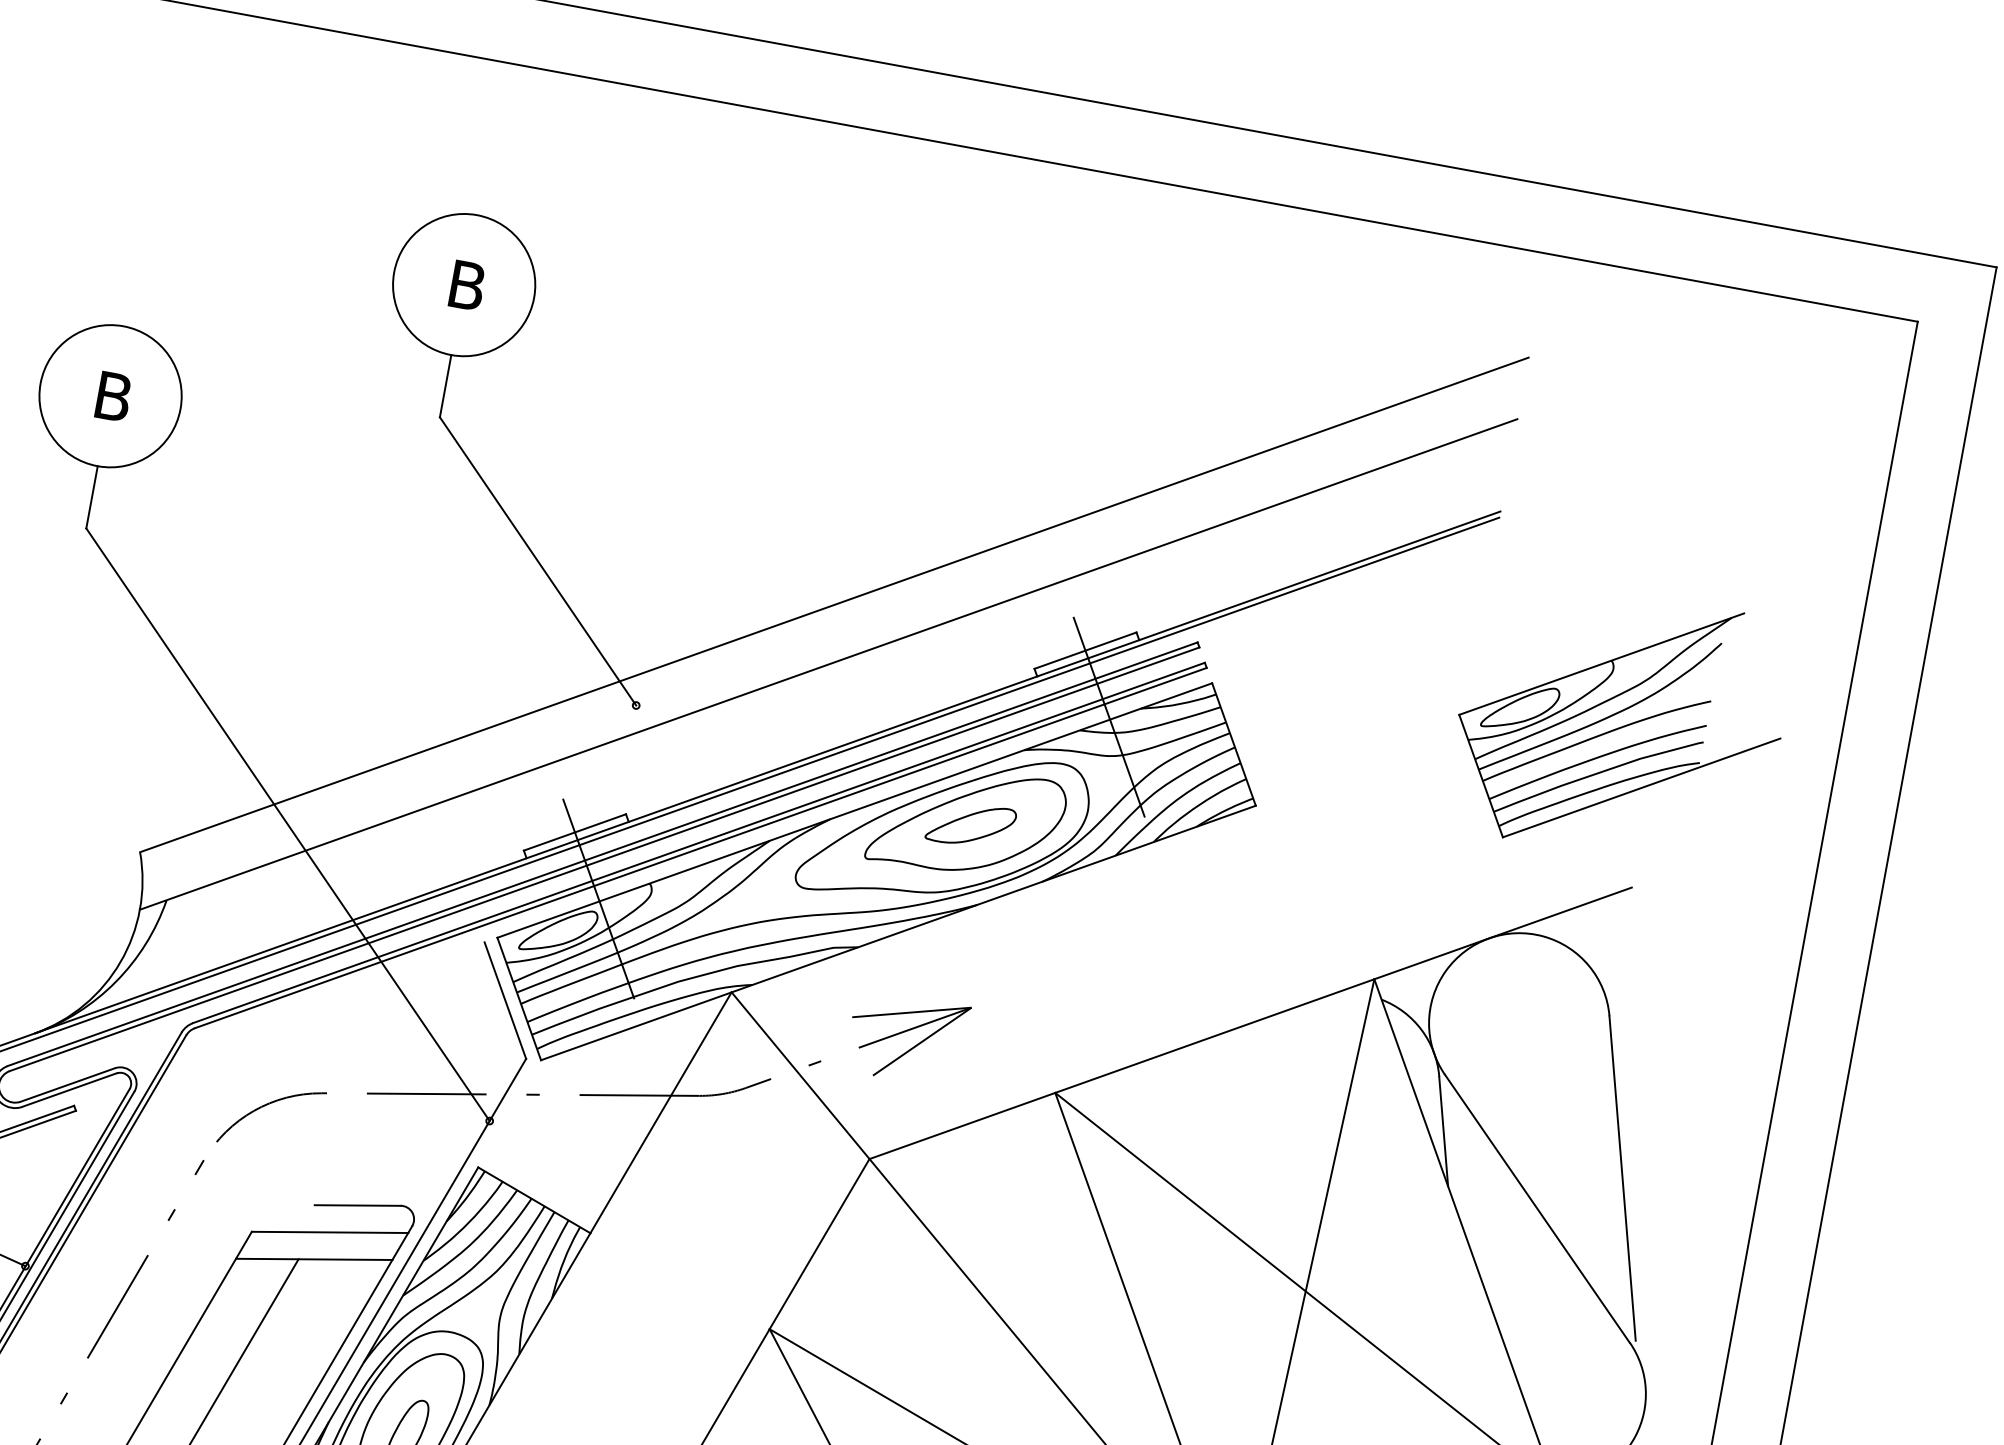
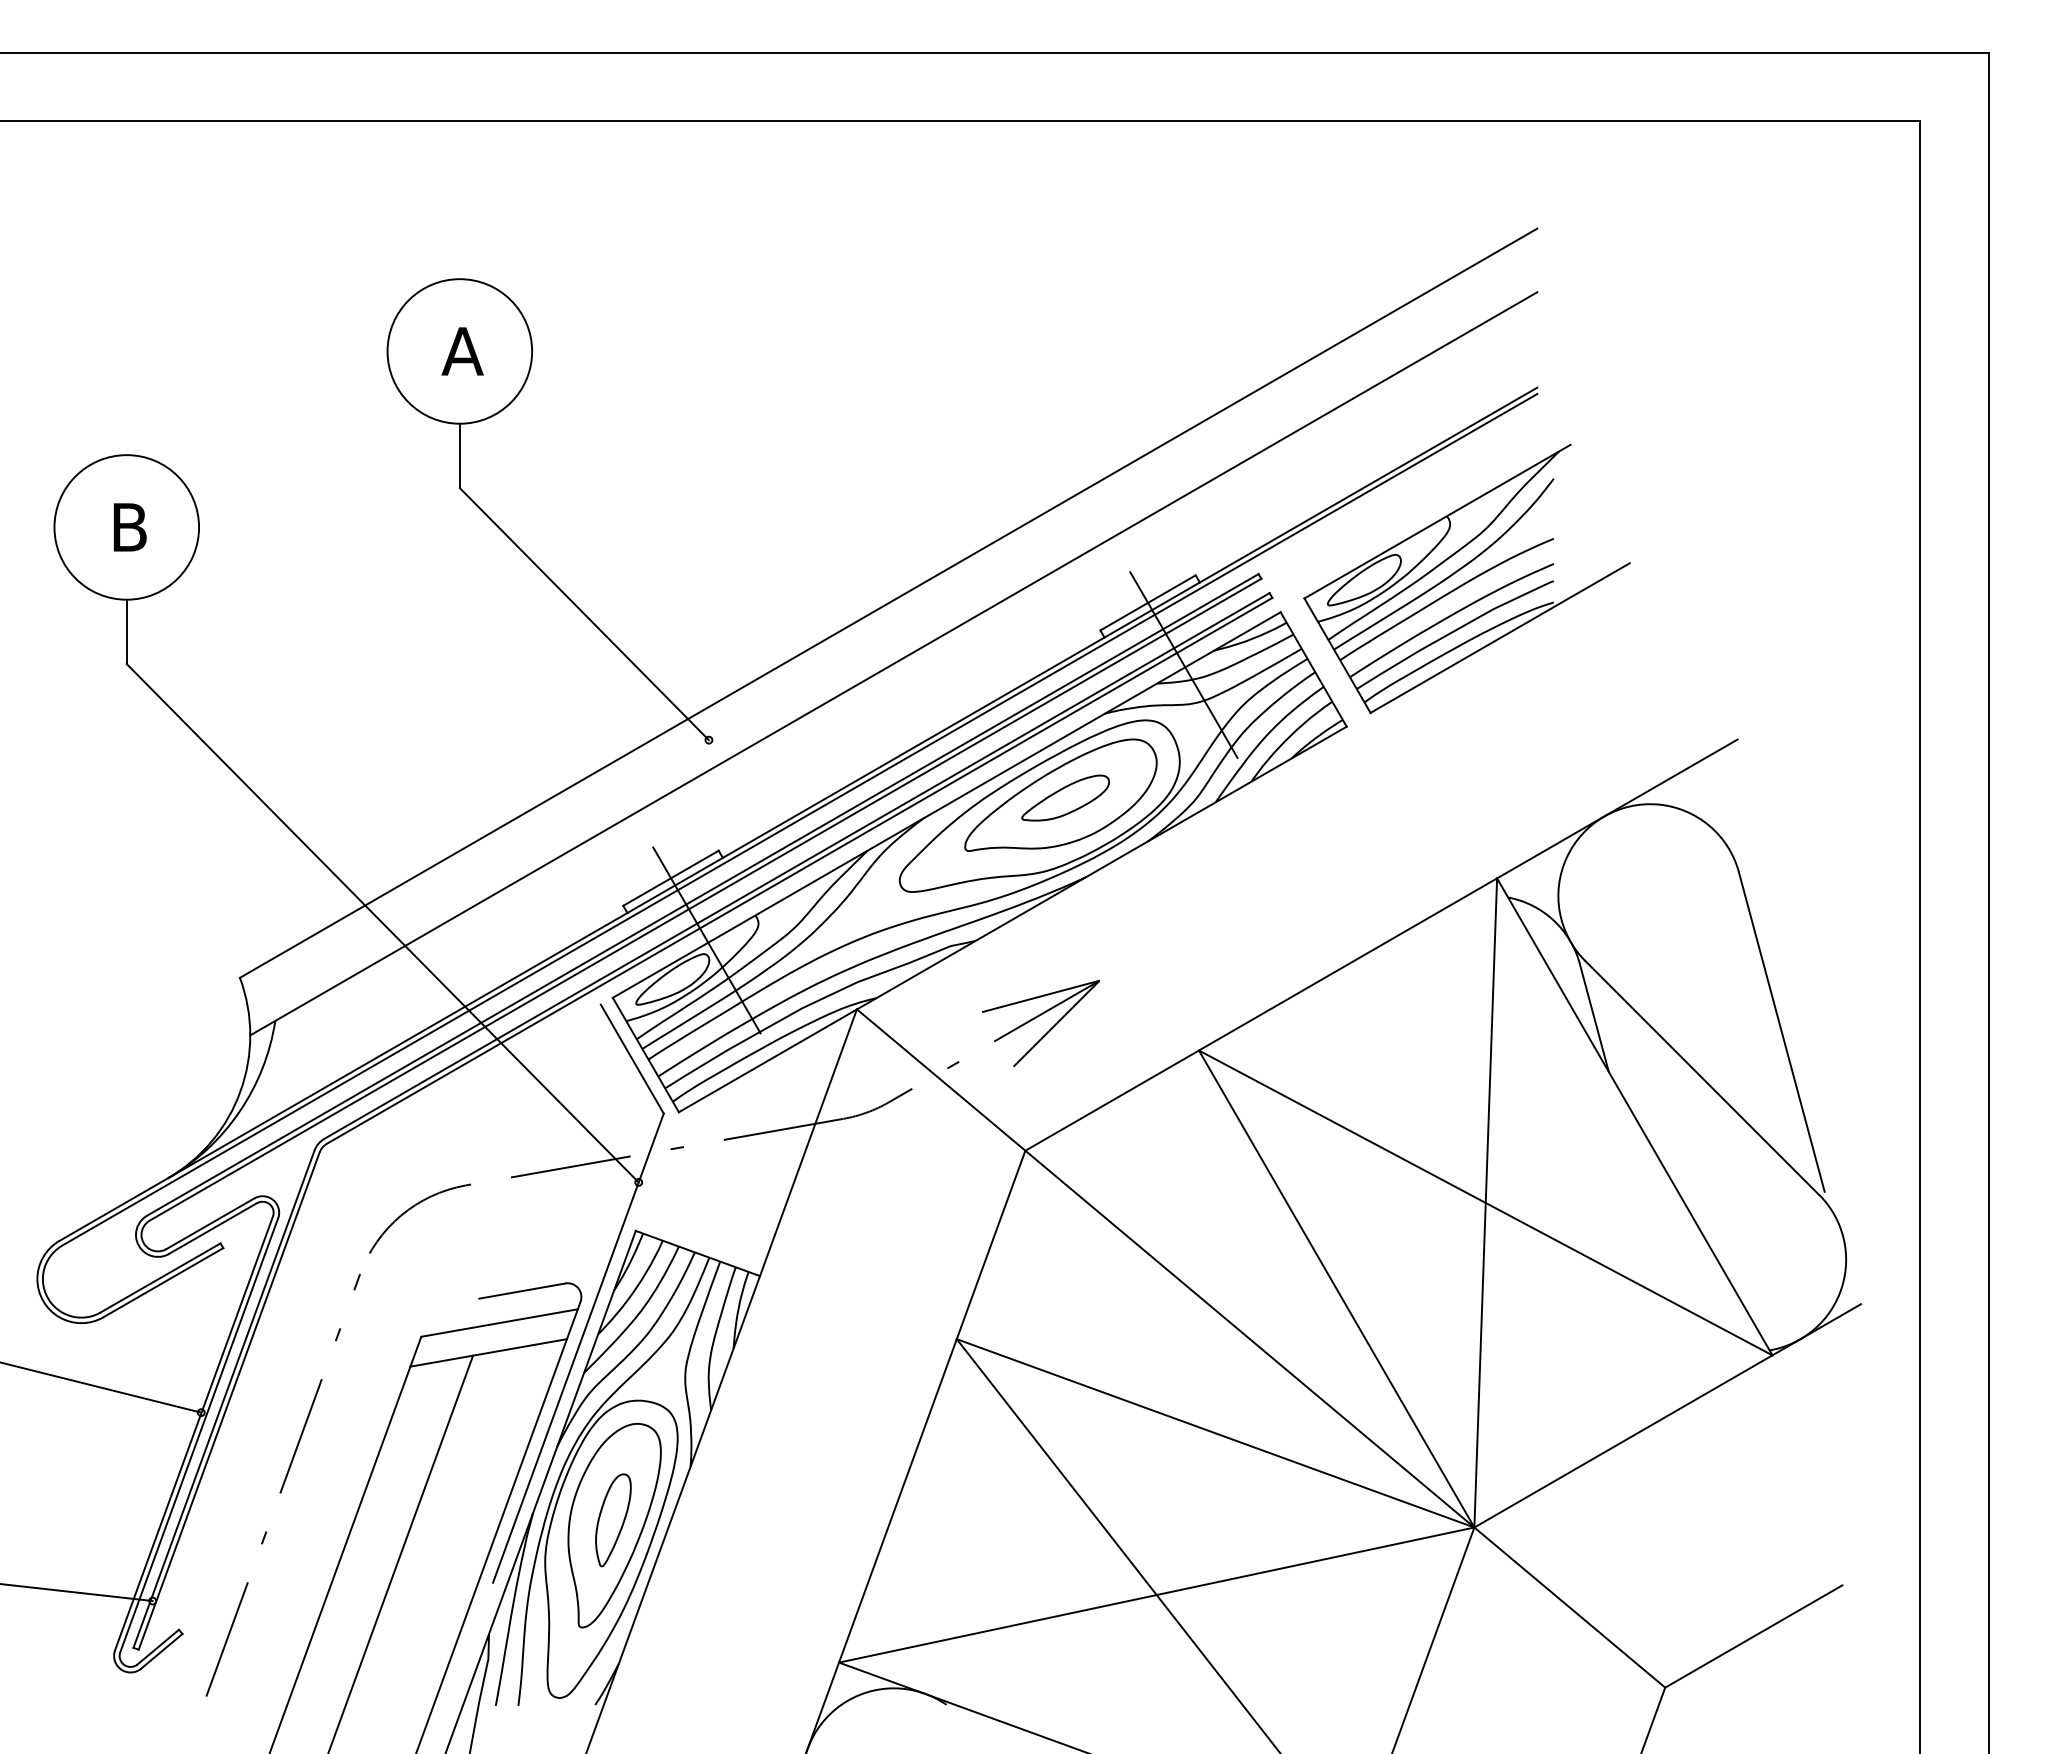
text: (466, 285) -> (462, 351), B -> A
part: (1619, 724) -> (1466, 578), moved

